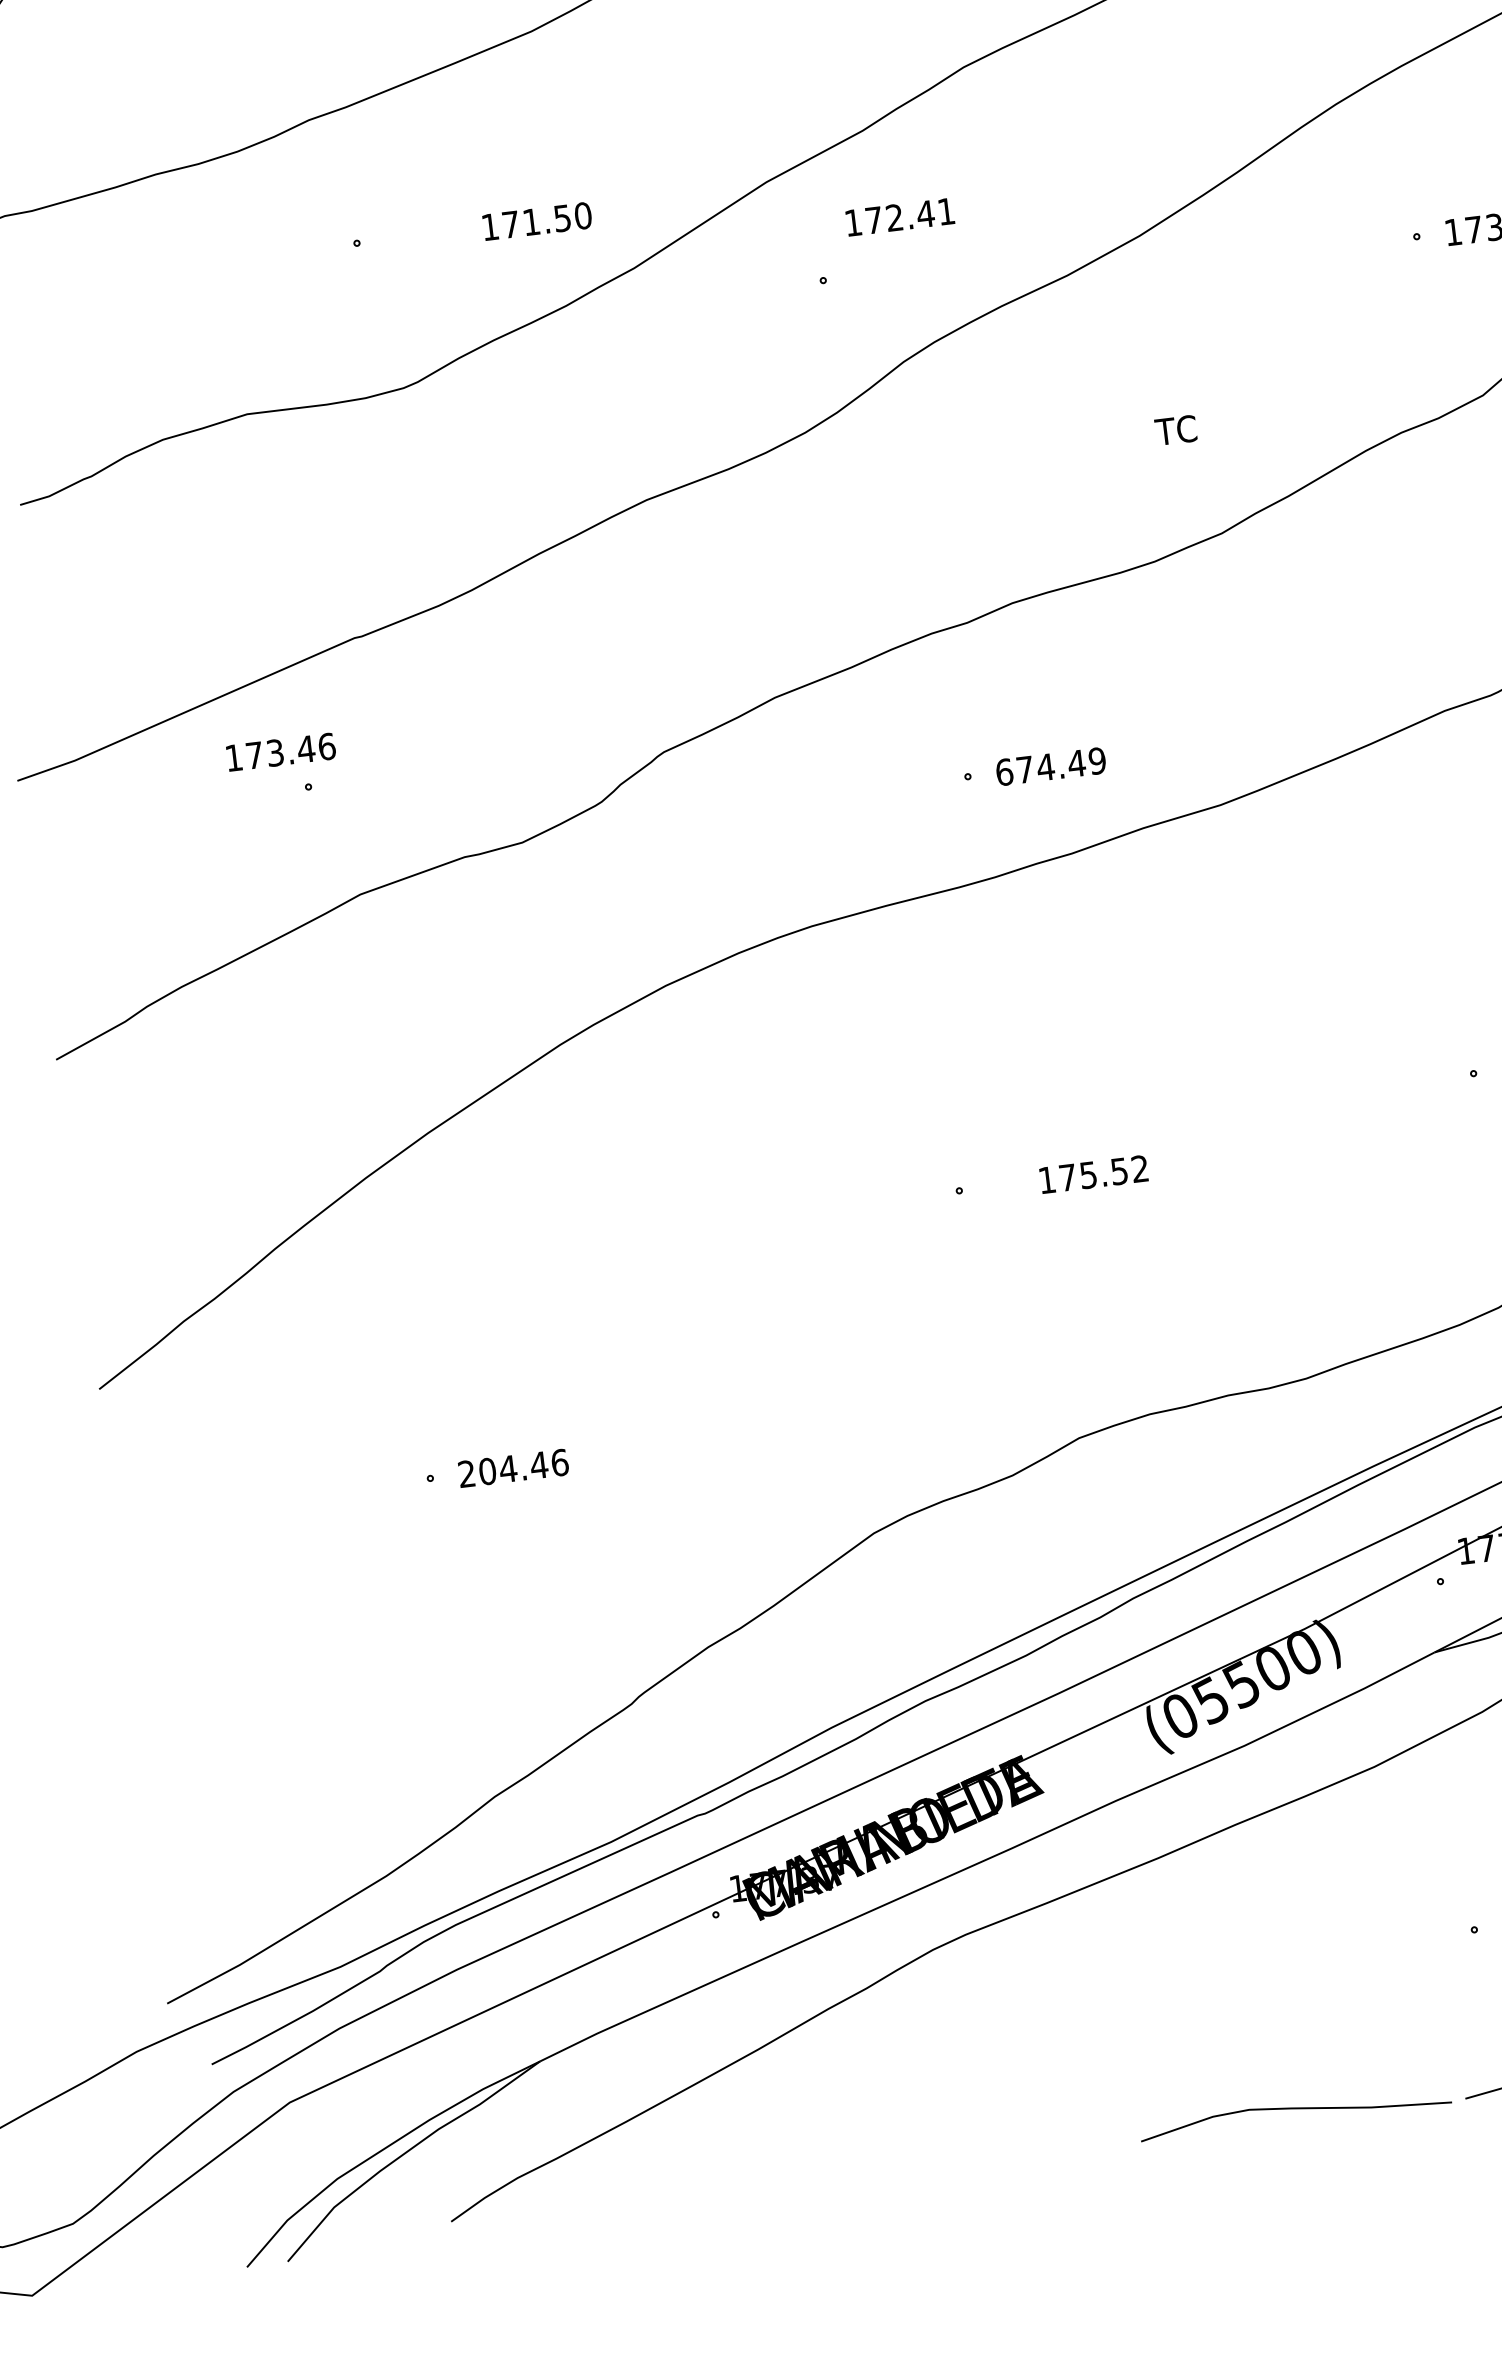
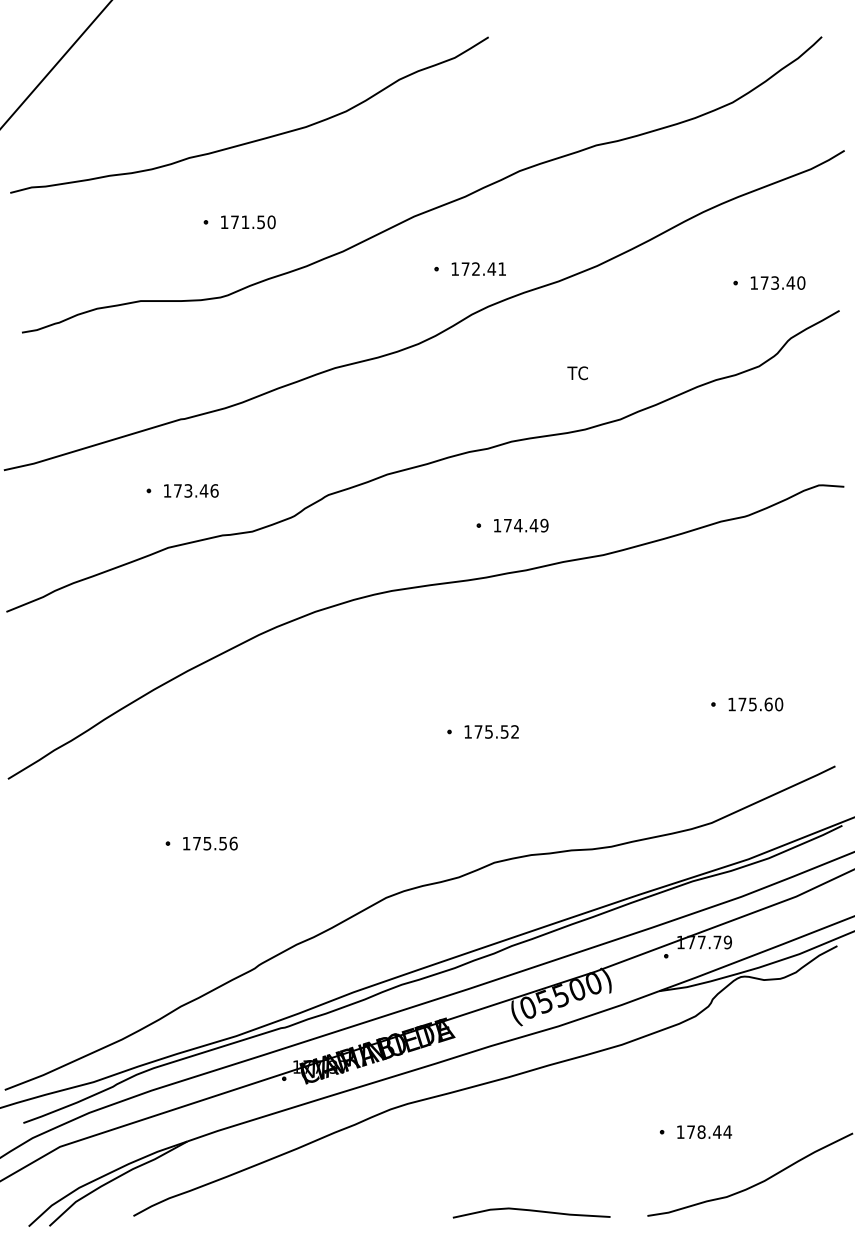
text: (899, 216) -> (478, 268), moved
text: (537, 221) -> (248, 222), moved
text: (1175, 430) -> (577, 373), moved
text: (281, 751) -> (191, 490), moved
text: (1004, 771) -> (497, 525), 674.49 -> 174.49
text: (1093, 1173) -> (491, 731), moved
text: (502, 1469) -> (204, 843), 204.46 -> 175.56
curve: (1294, 2110) -> (531, 1211), moved

